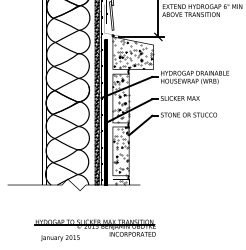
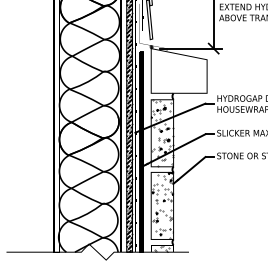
hatch: (132, 53) -> (178, 71), removed

